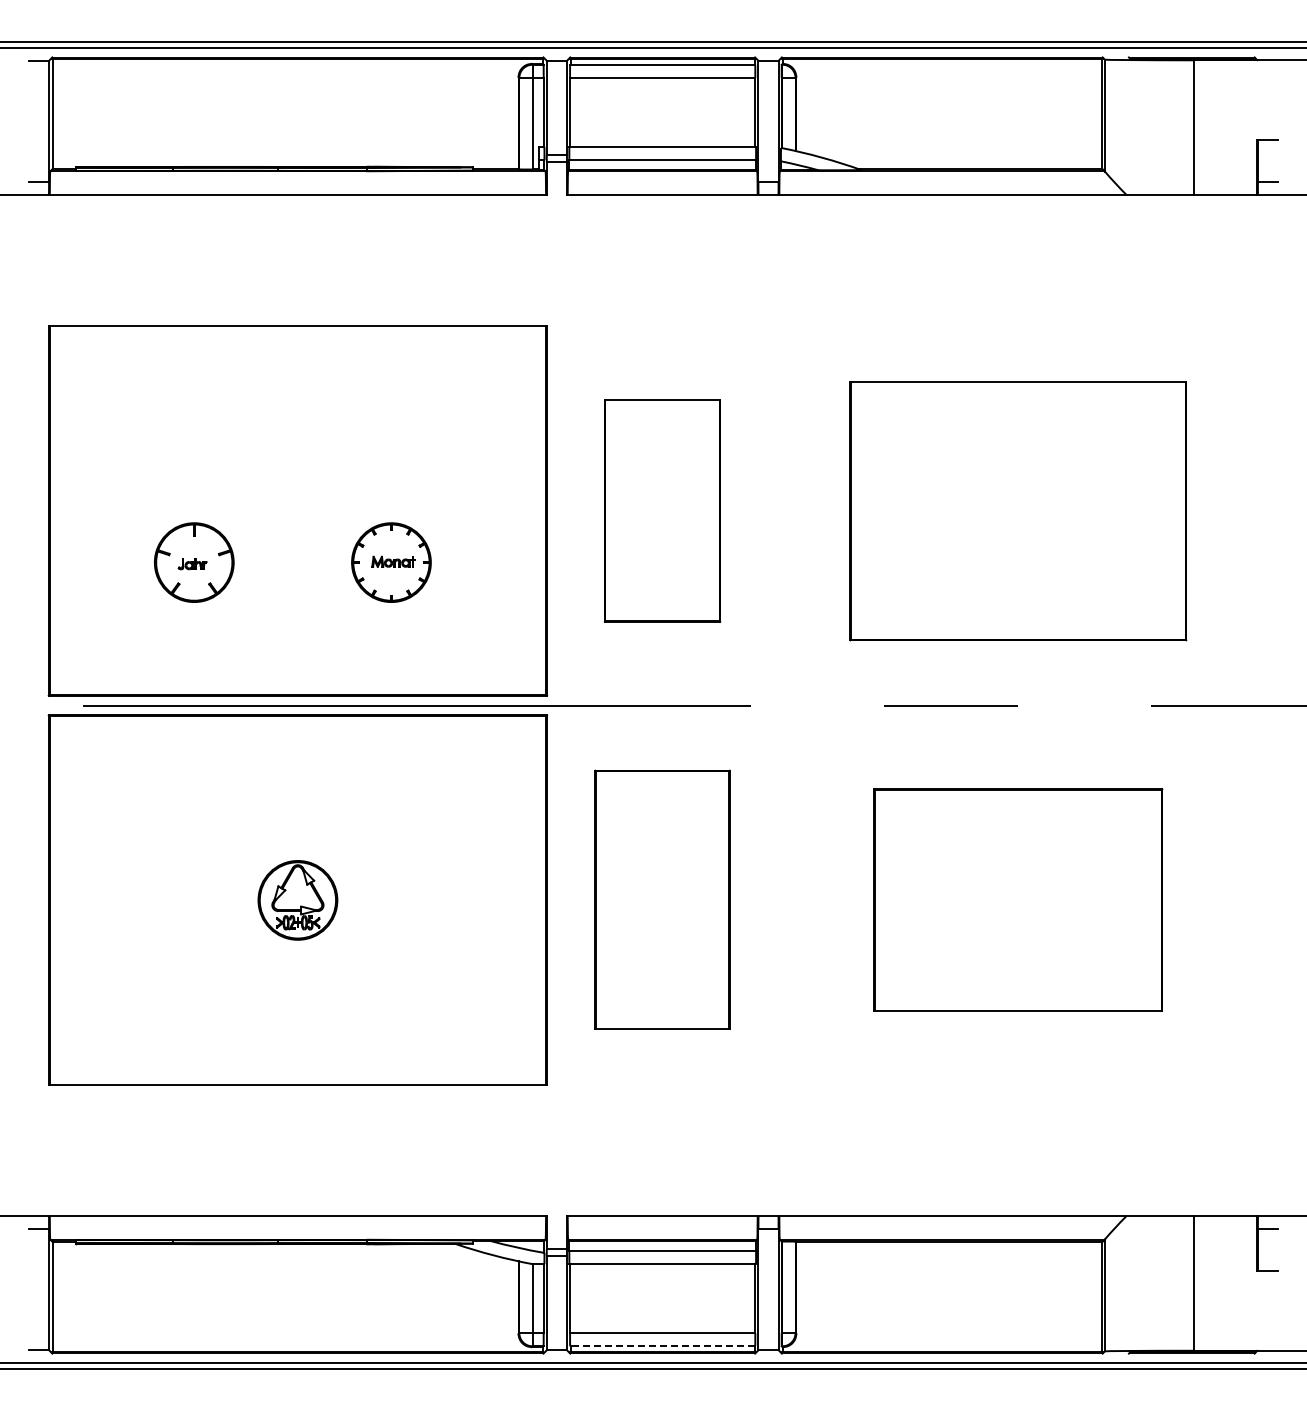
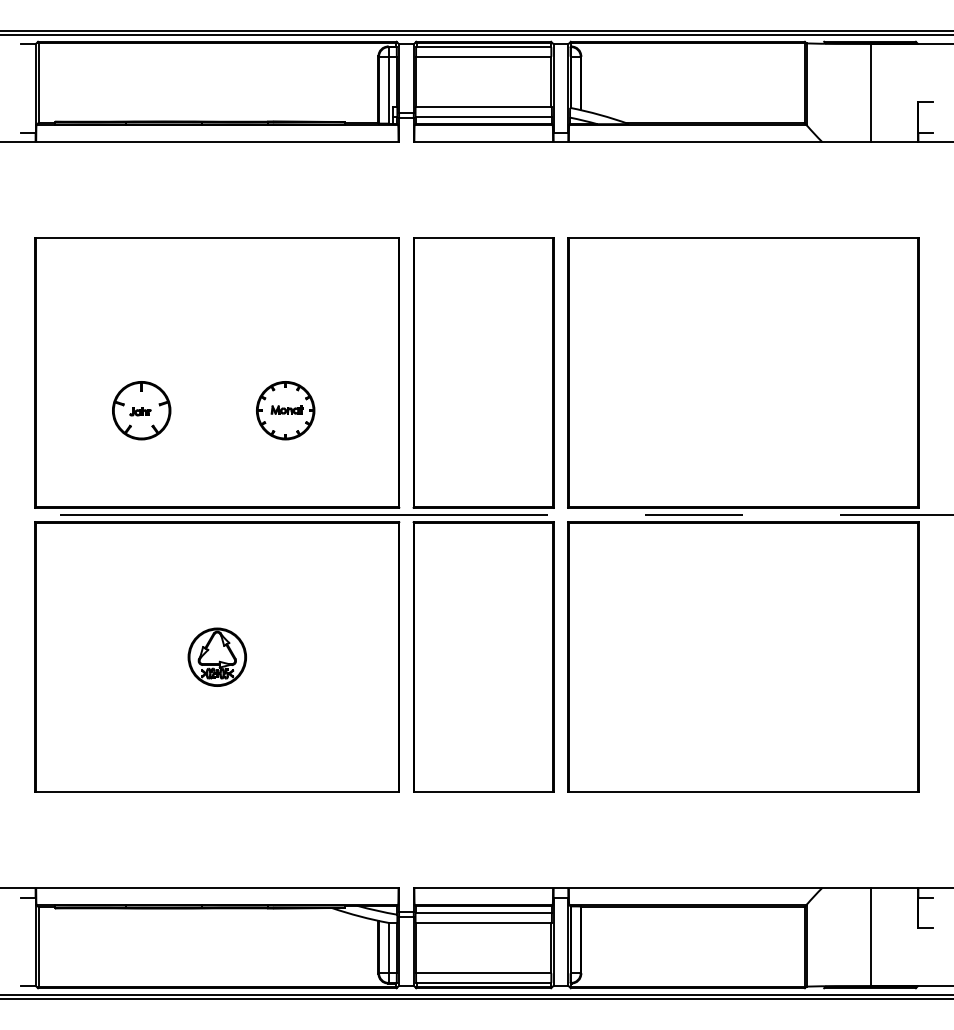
part: (662, 510) -> (483, 372), size x1.67
part: (1018, 510) -> (743, 372), size x1.43
part: (662, 899) -> (483, 656), size x1.43
part: (1018, 899) -> (743, 656), size x1.67
line: (662, 1346) -> (483, 983), dashed -> solid

